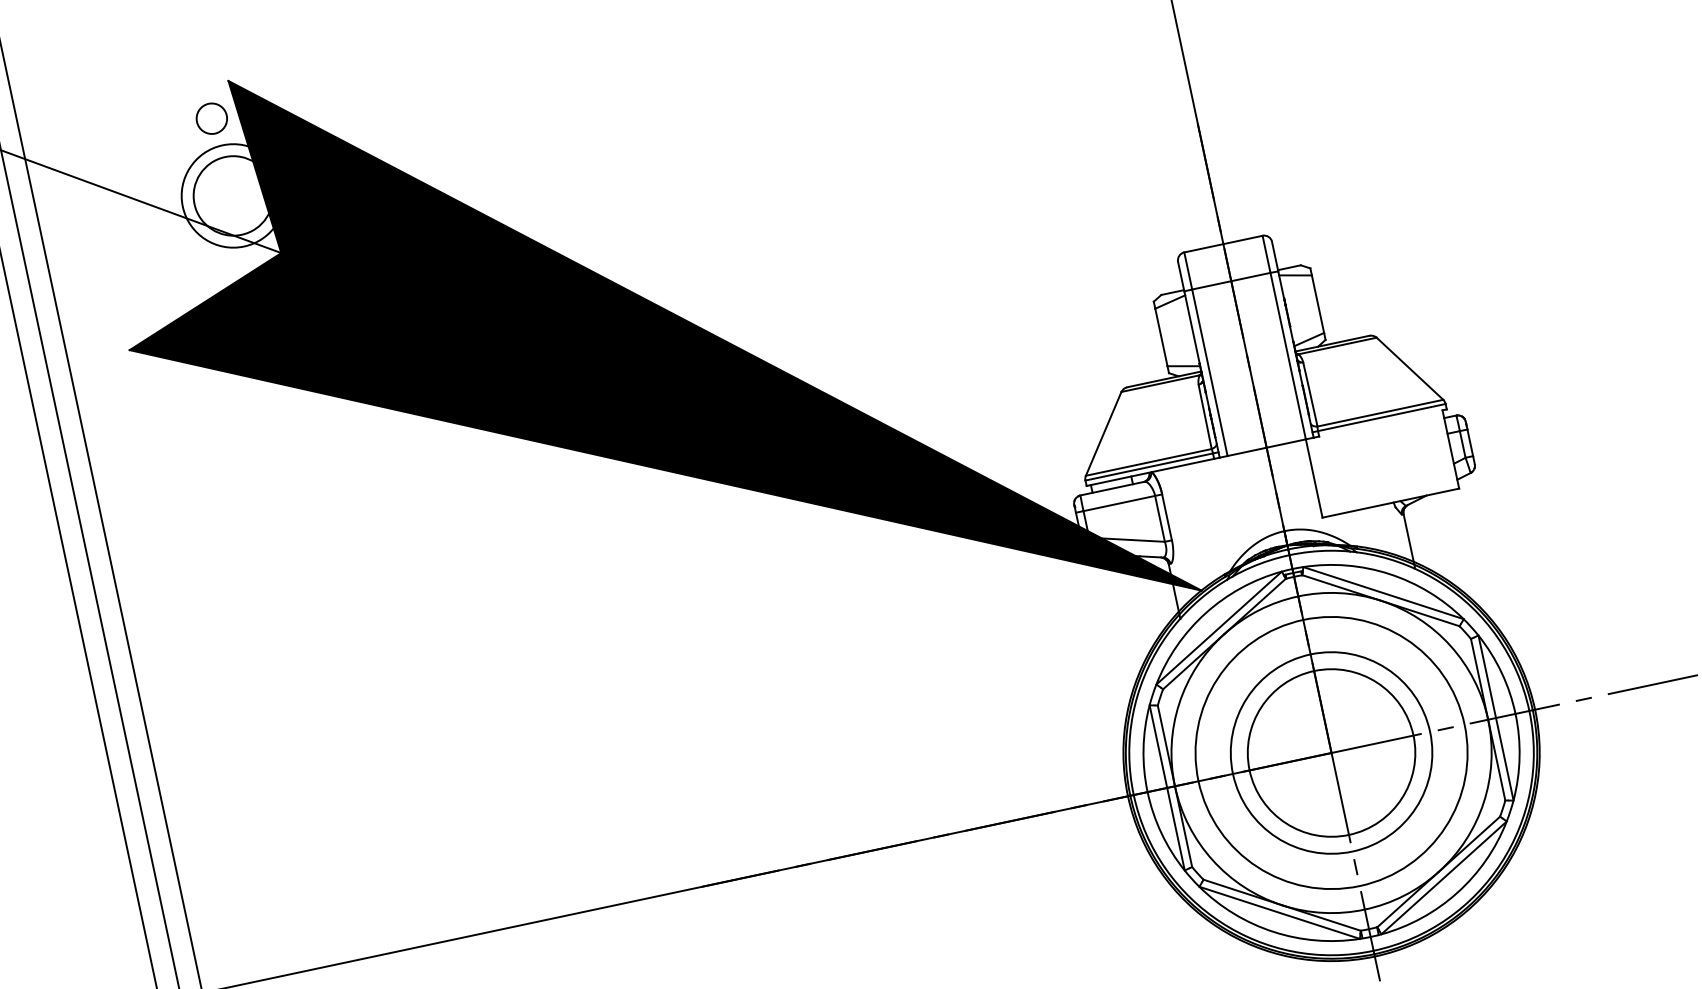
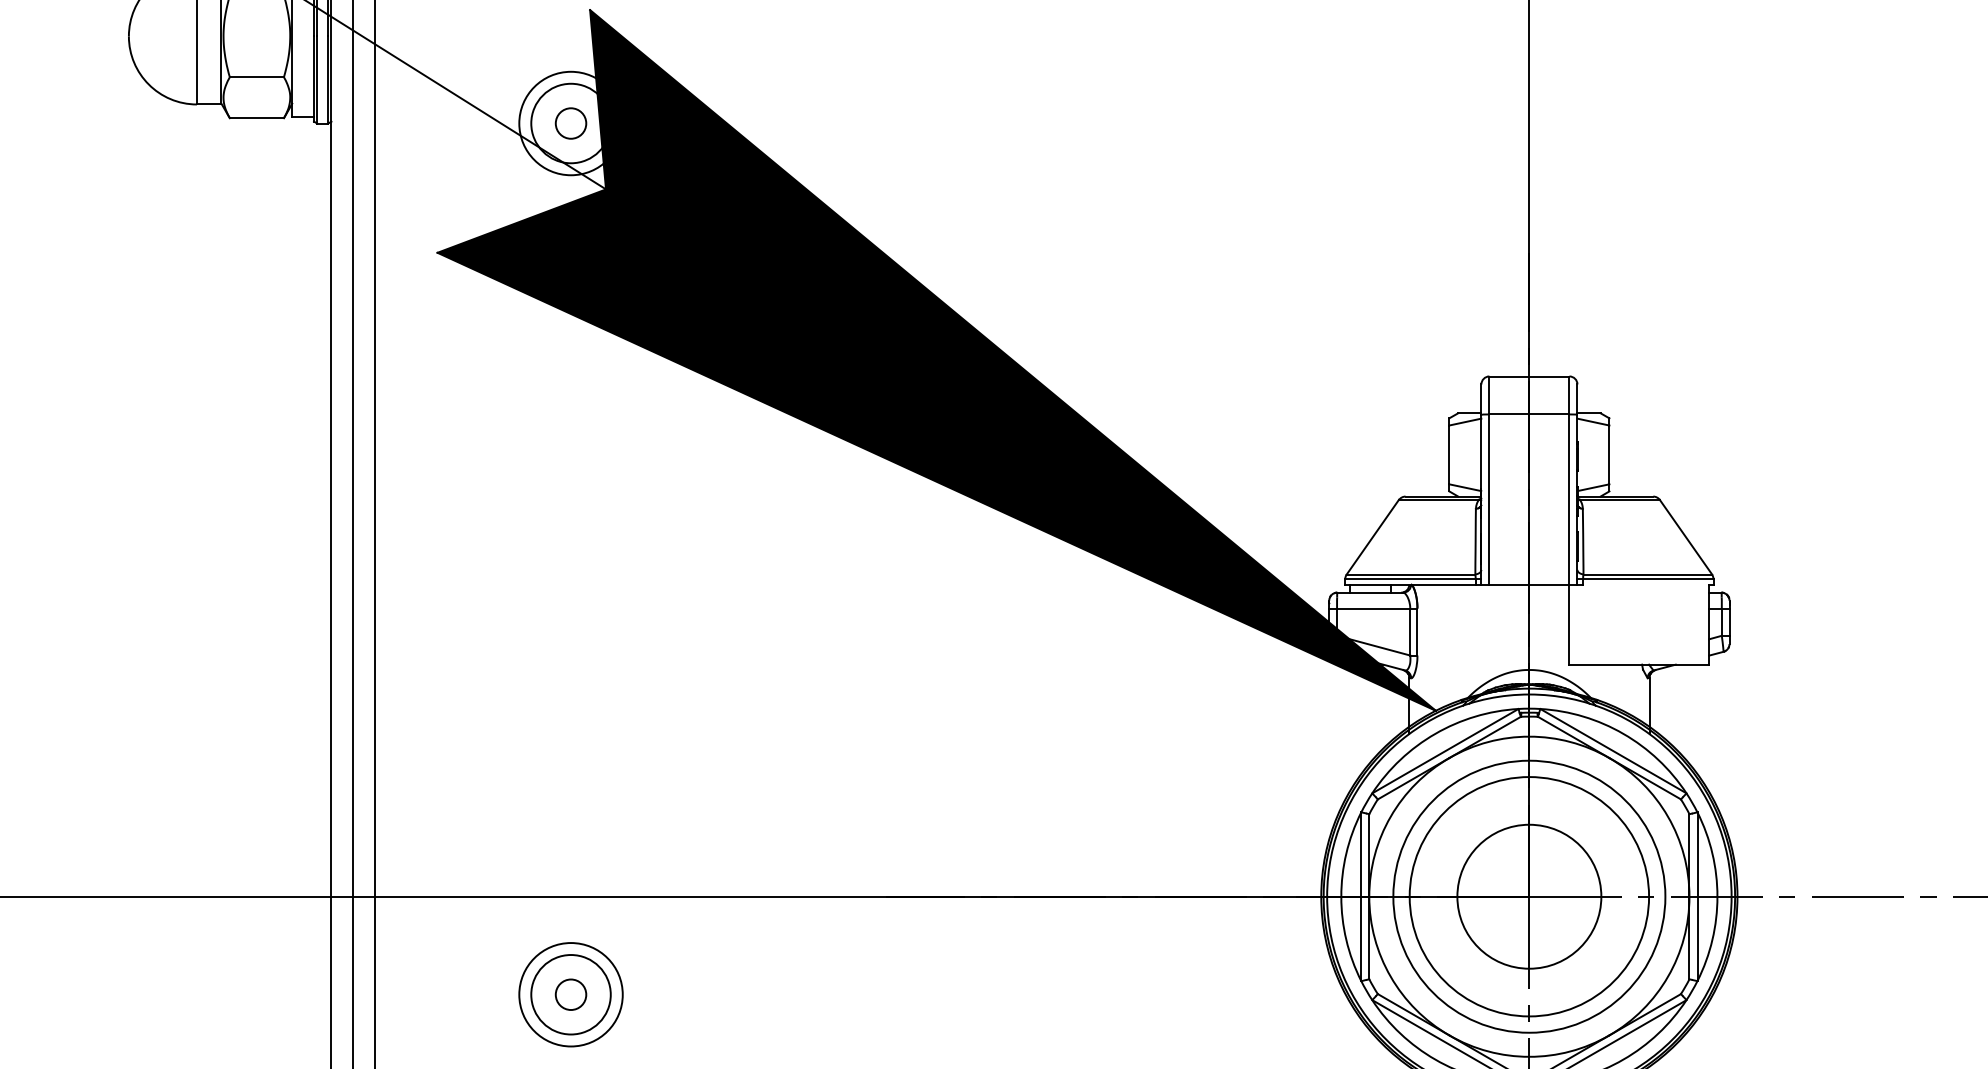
circle: (211, 118) -> (570, 123), moved
circle: (1331, 752) -> (1529, 896), size x0.71
circle: (1331, 752) -> (1529, 896), size x1.43

